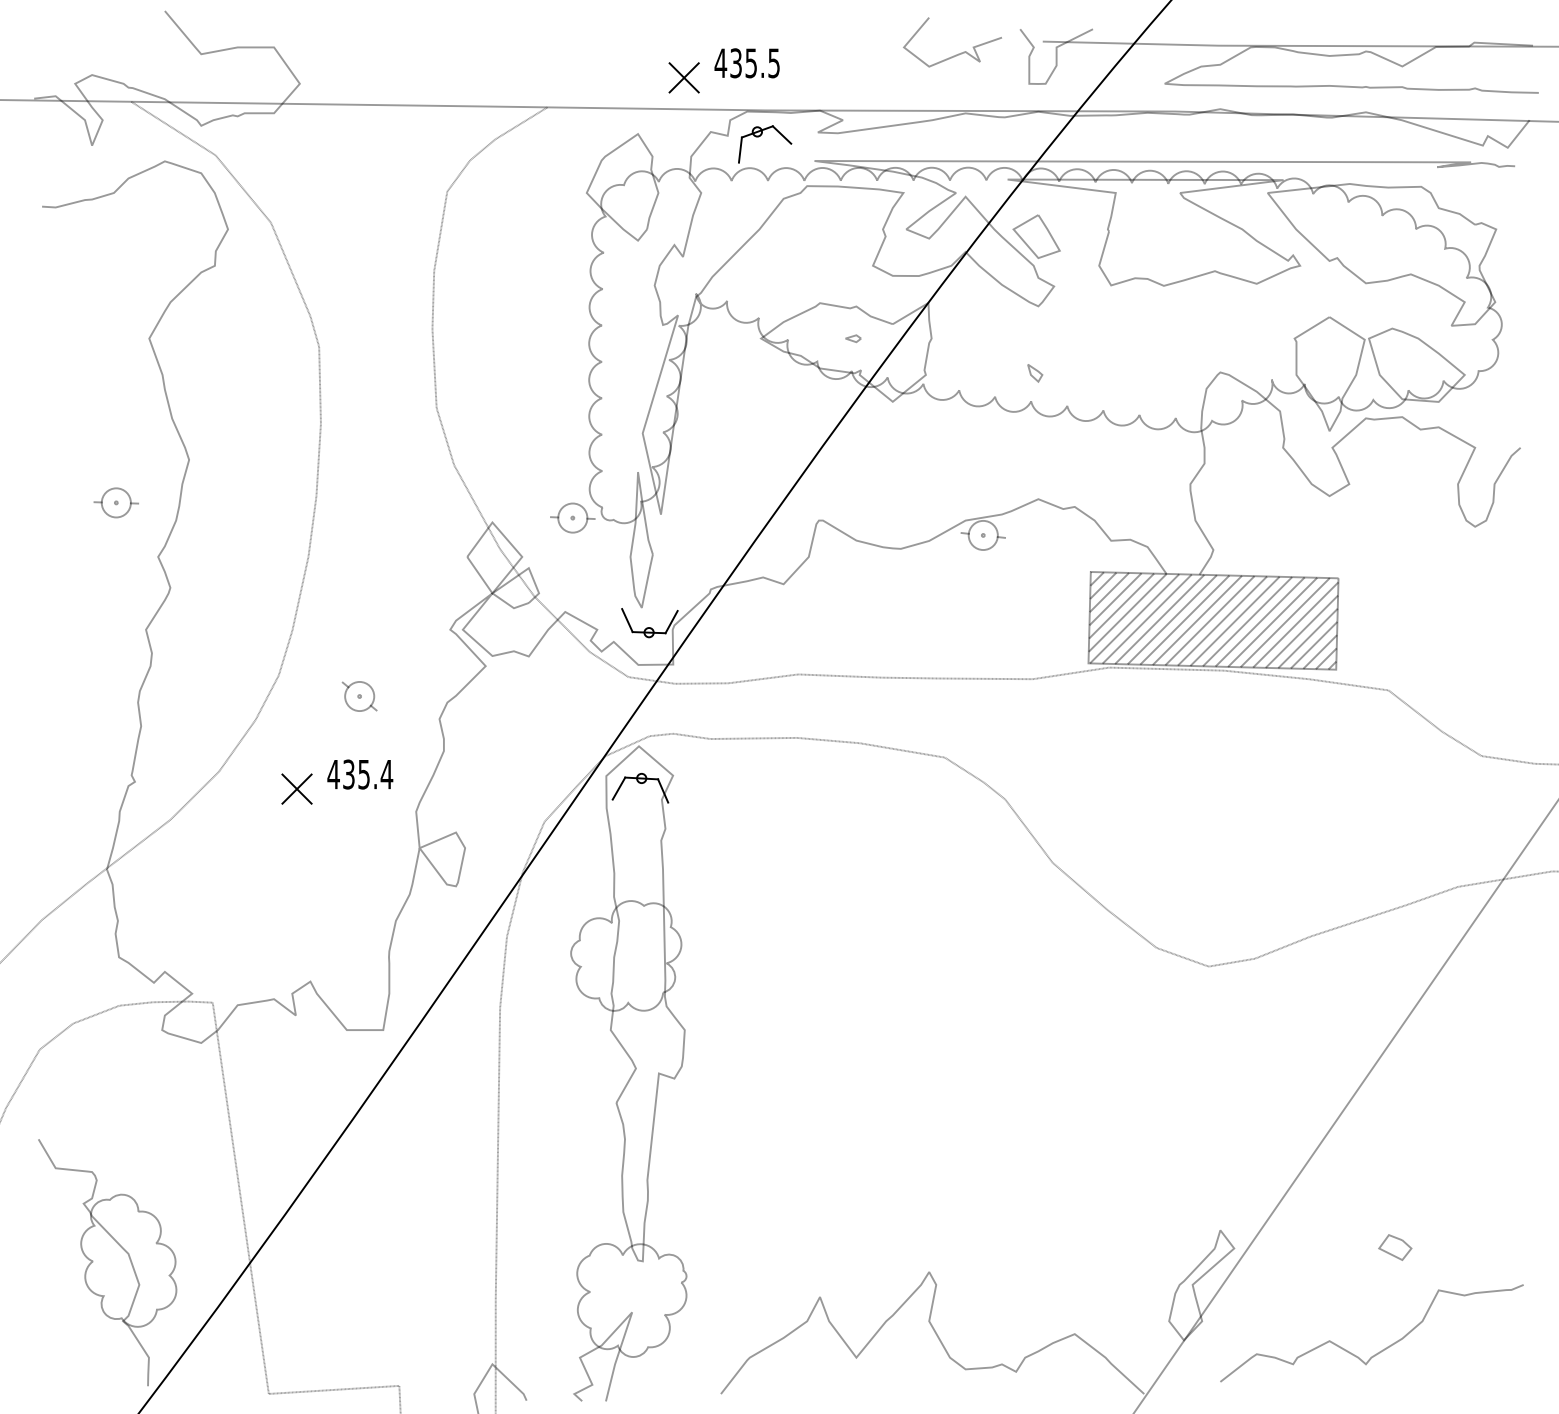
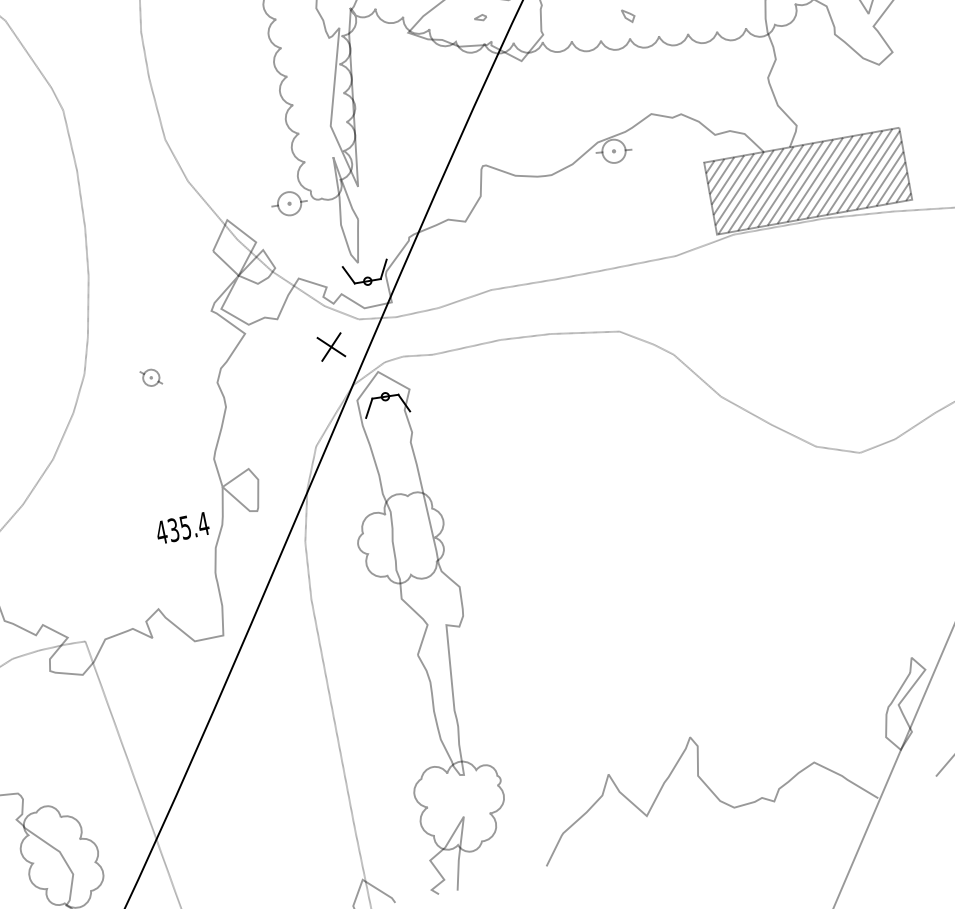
part: (359, 696) -> (151, 377), size x0.7
text: (360, 774) -> (182, 528), moved
part: (296, 788) -> (330, 346), moved

